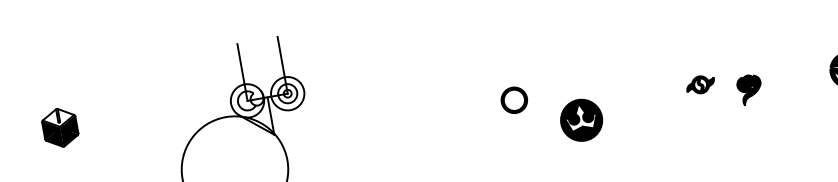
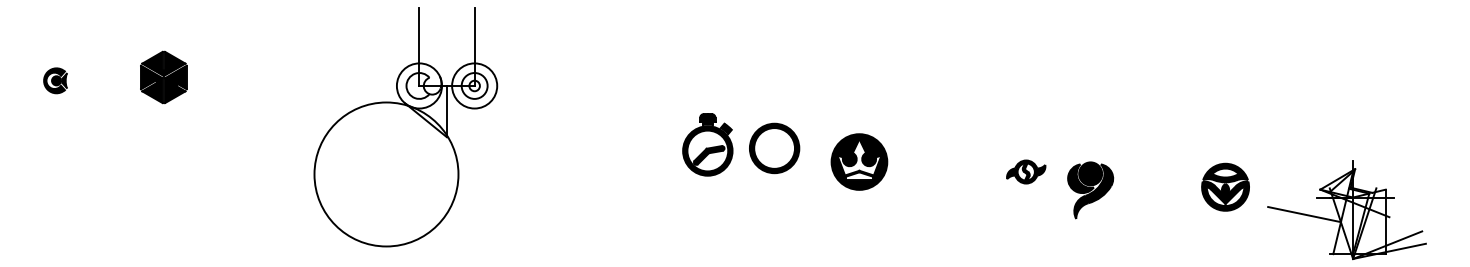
part: (749, 89) -> (1090, 190), size x1.43
part: (514, 100) -> (774, 148), size x1.43
part: (464, 106) -> (707, 144), added
fill: (58, 117) -> (163, 63), added
part: (581, 119) -> (859, 161), moved

